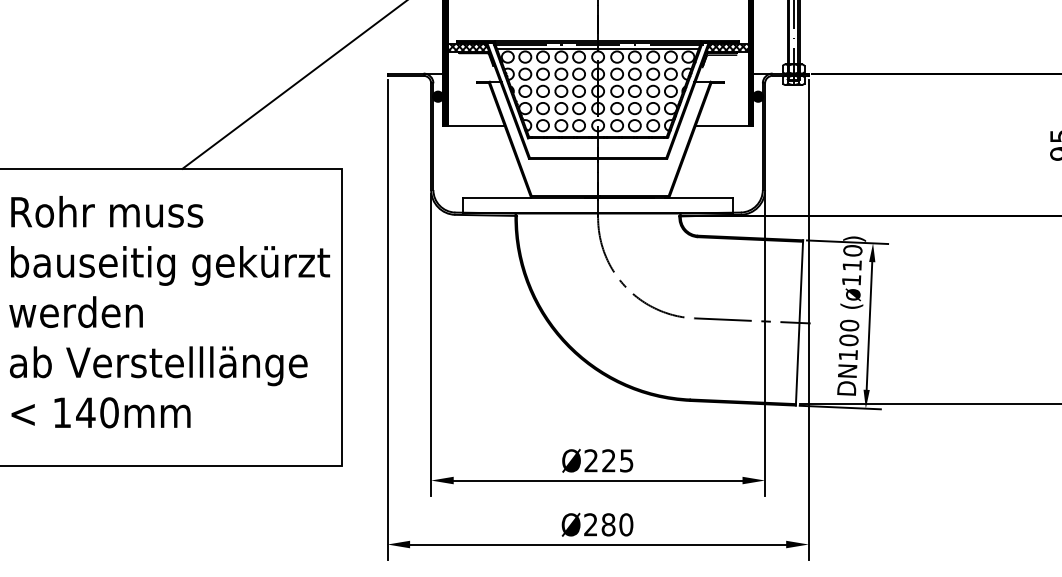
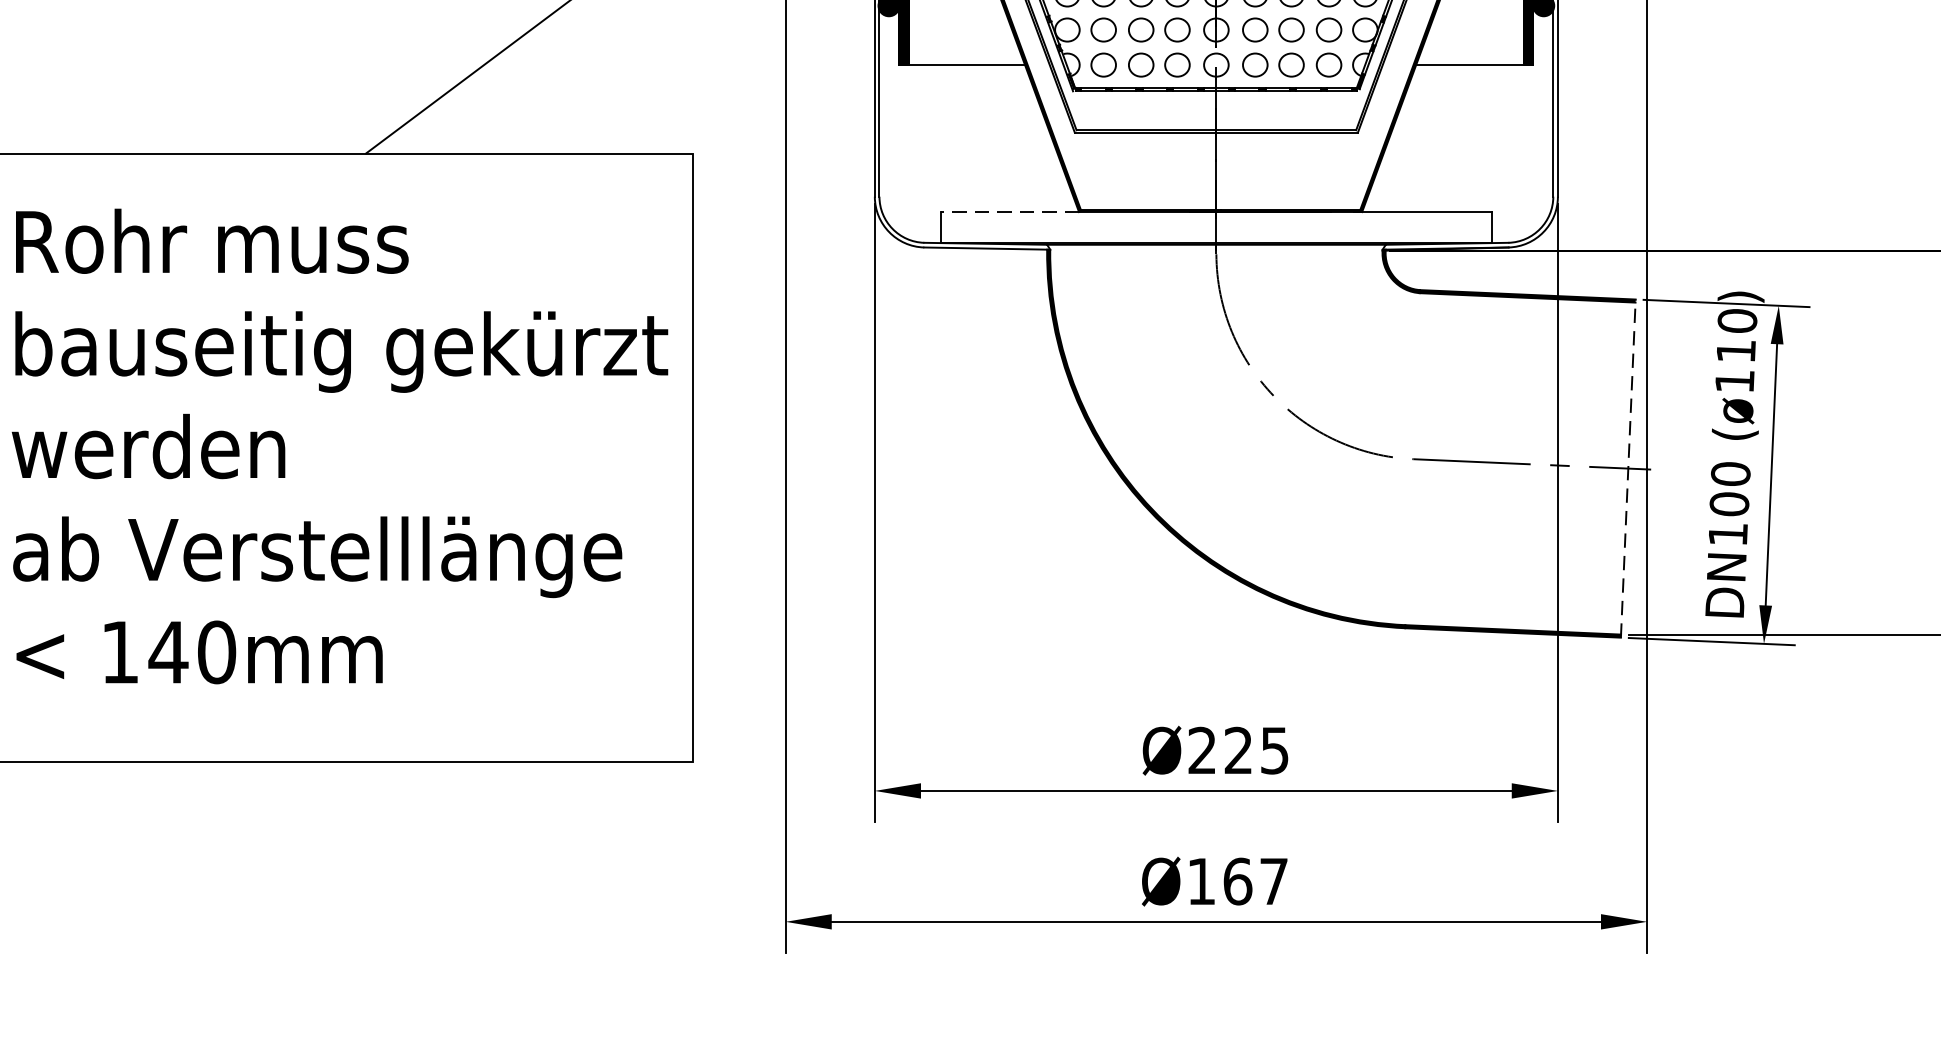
line: (497, 197) -> (1010, 211), solid -> dashed
line: (799, 322) -> (1628, 467), solid -> dashed
text: (608, 524) -> (1237, 880), Ø280 -> Ø167

